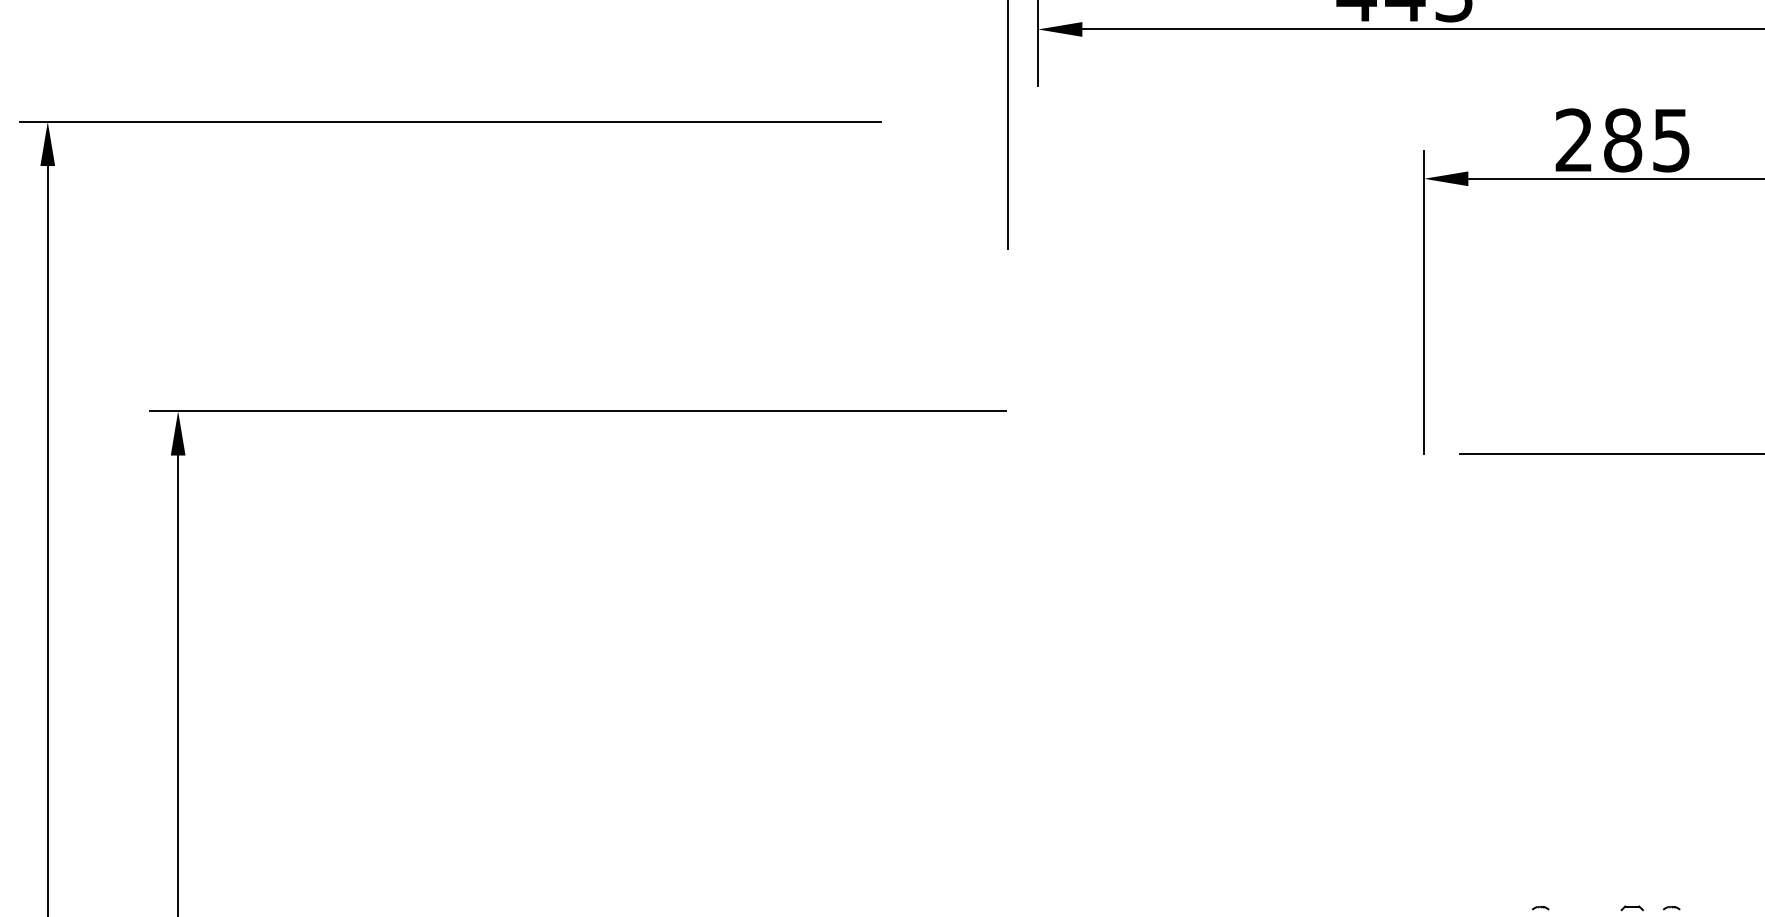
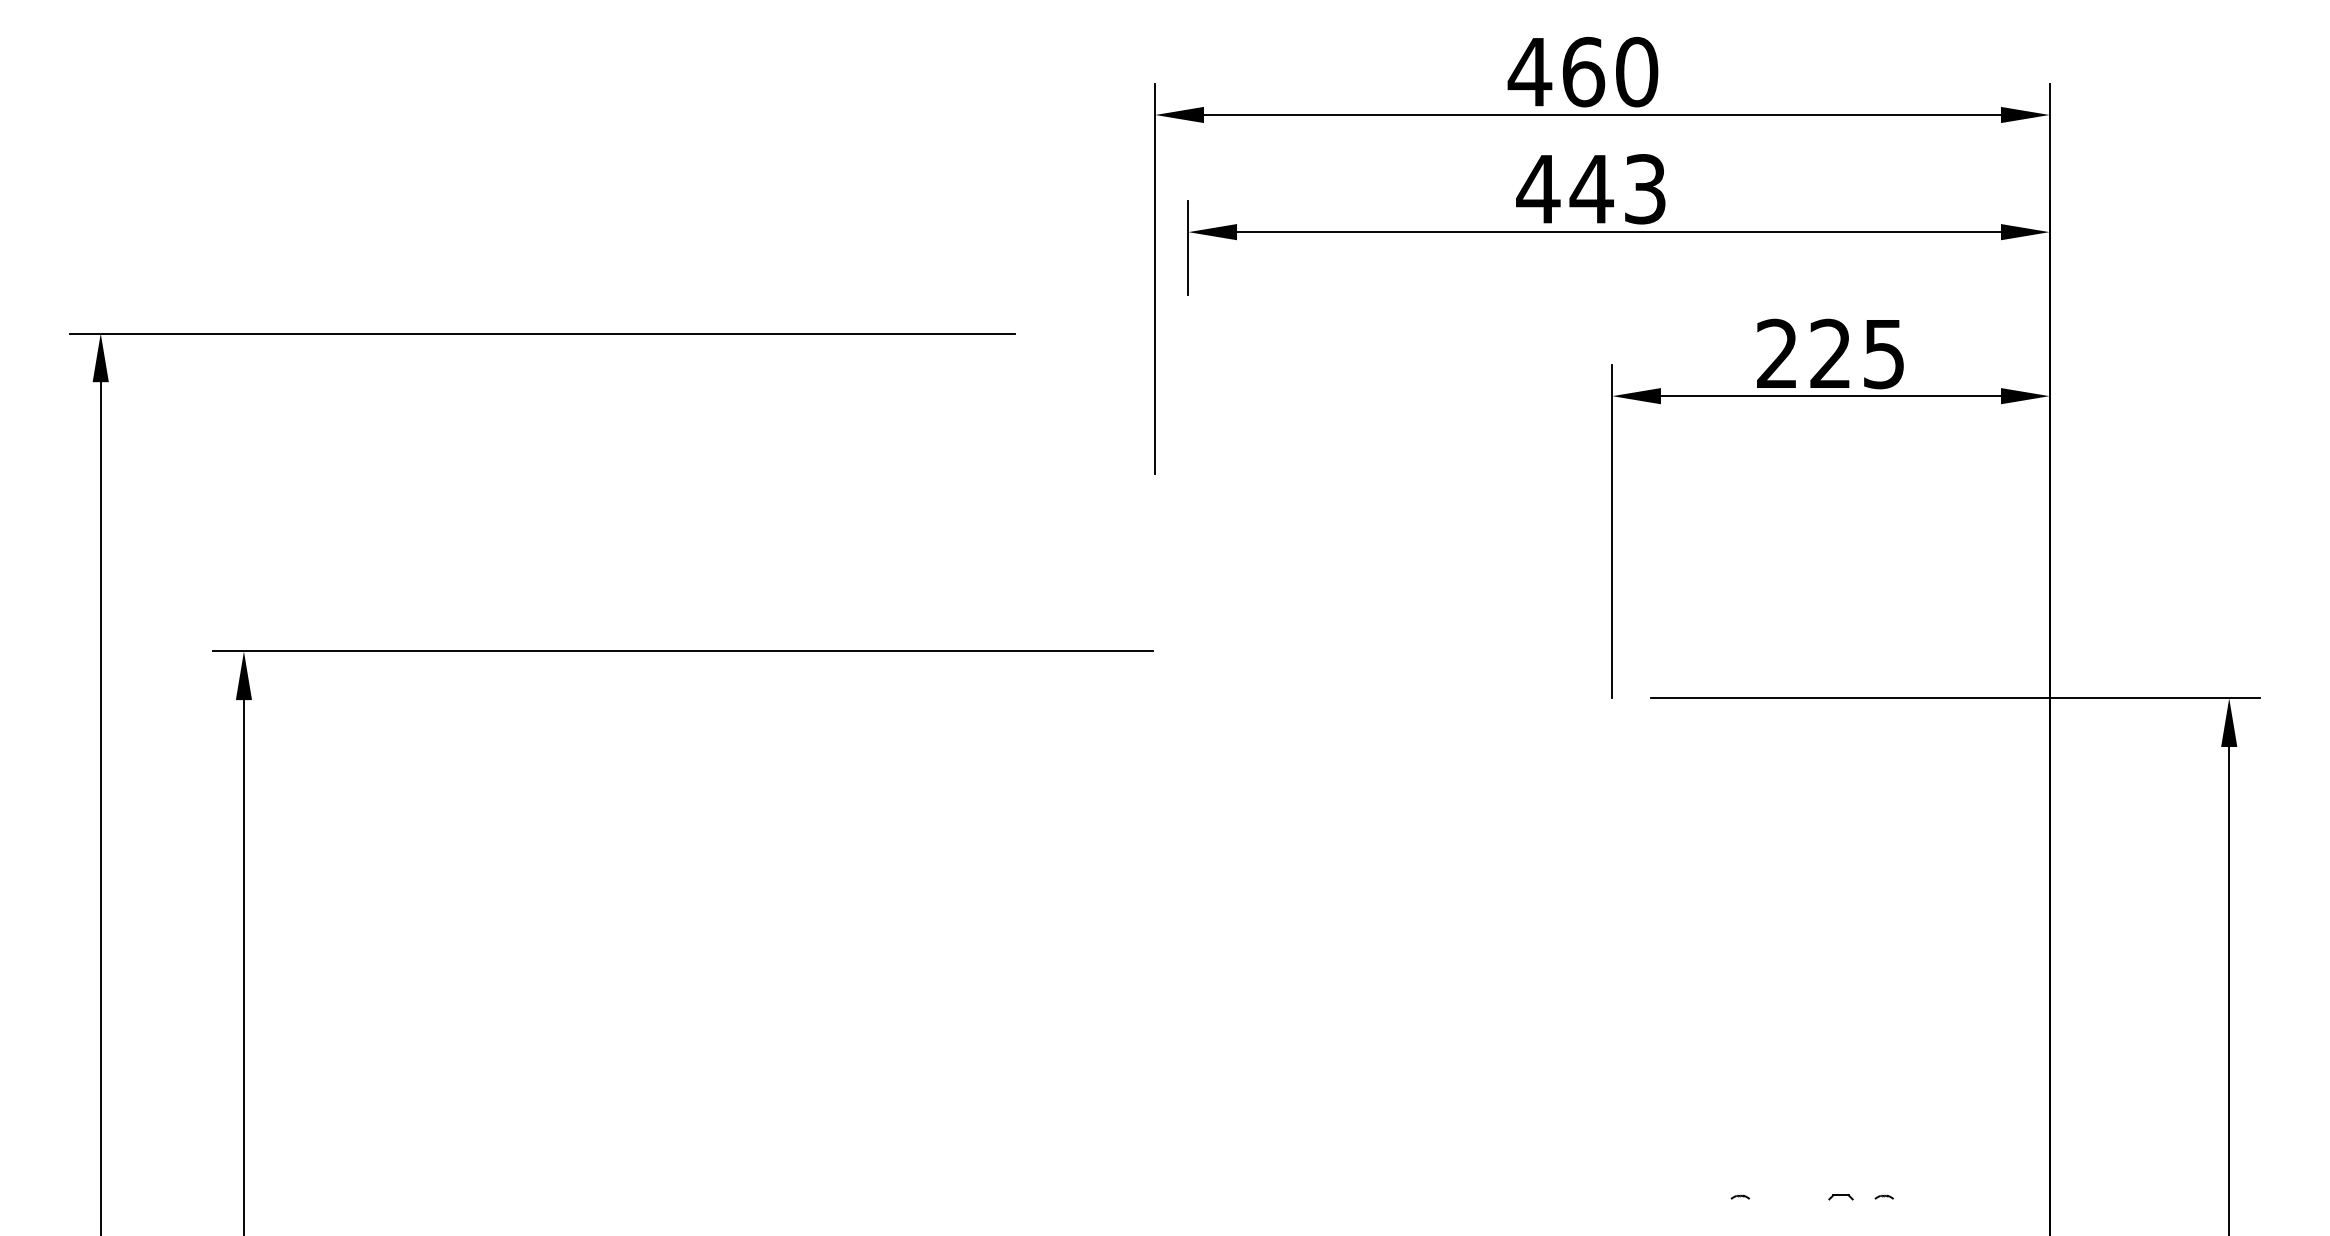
text: (1622, 139) -> (1830, 353), 285 -> 225

